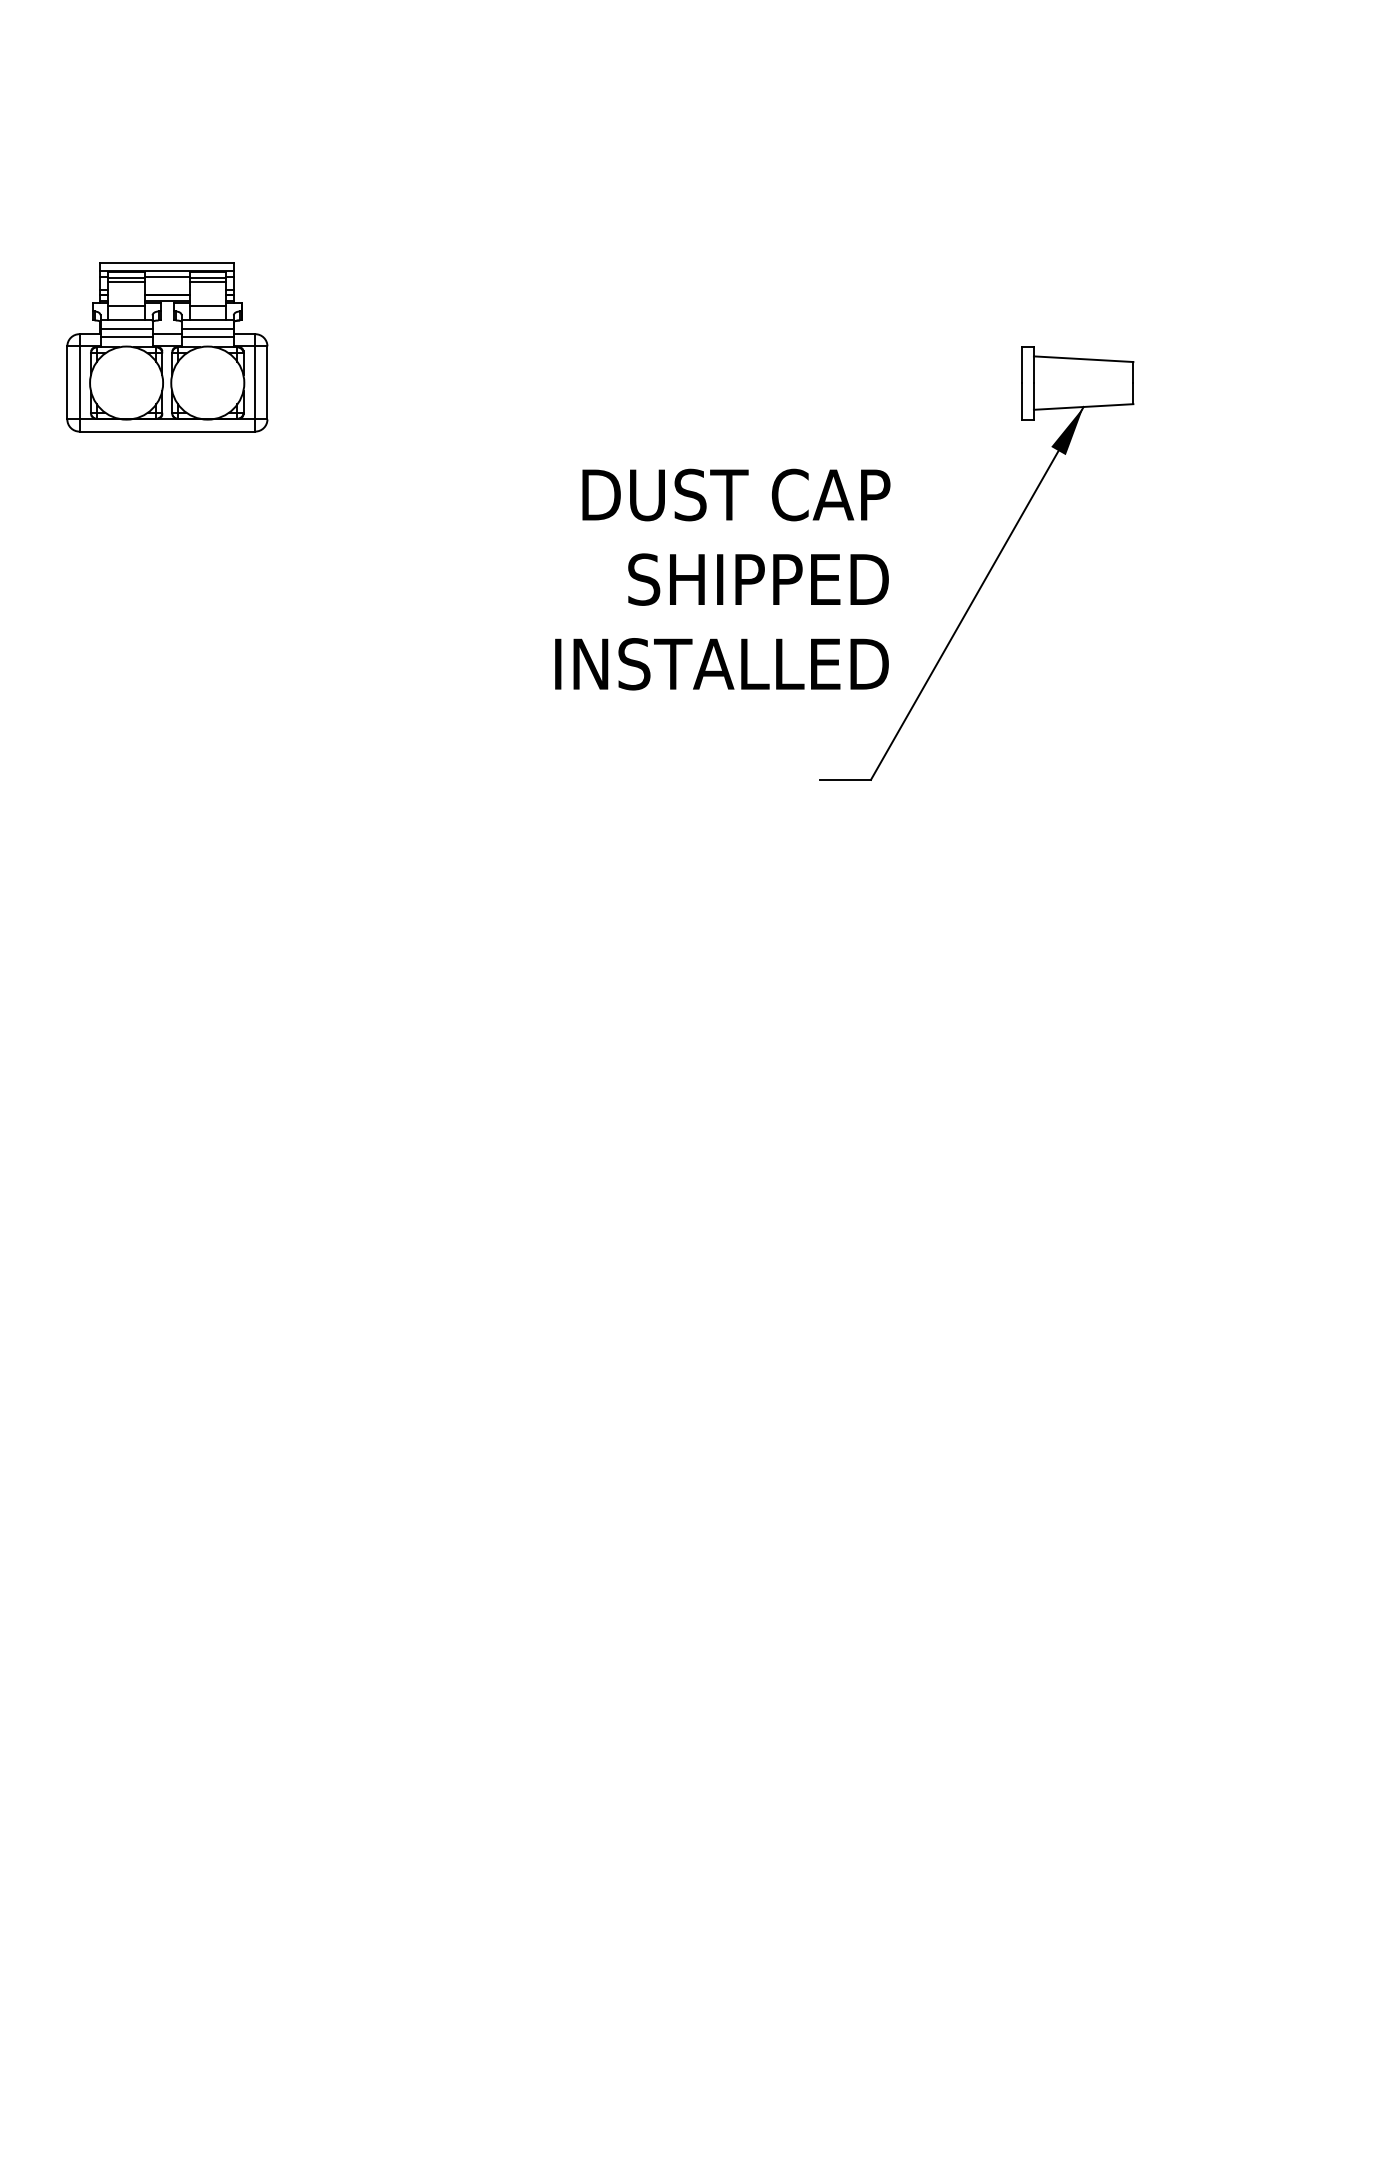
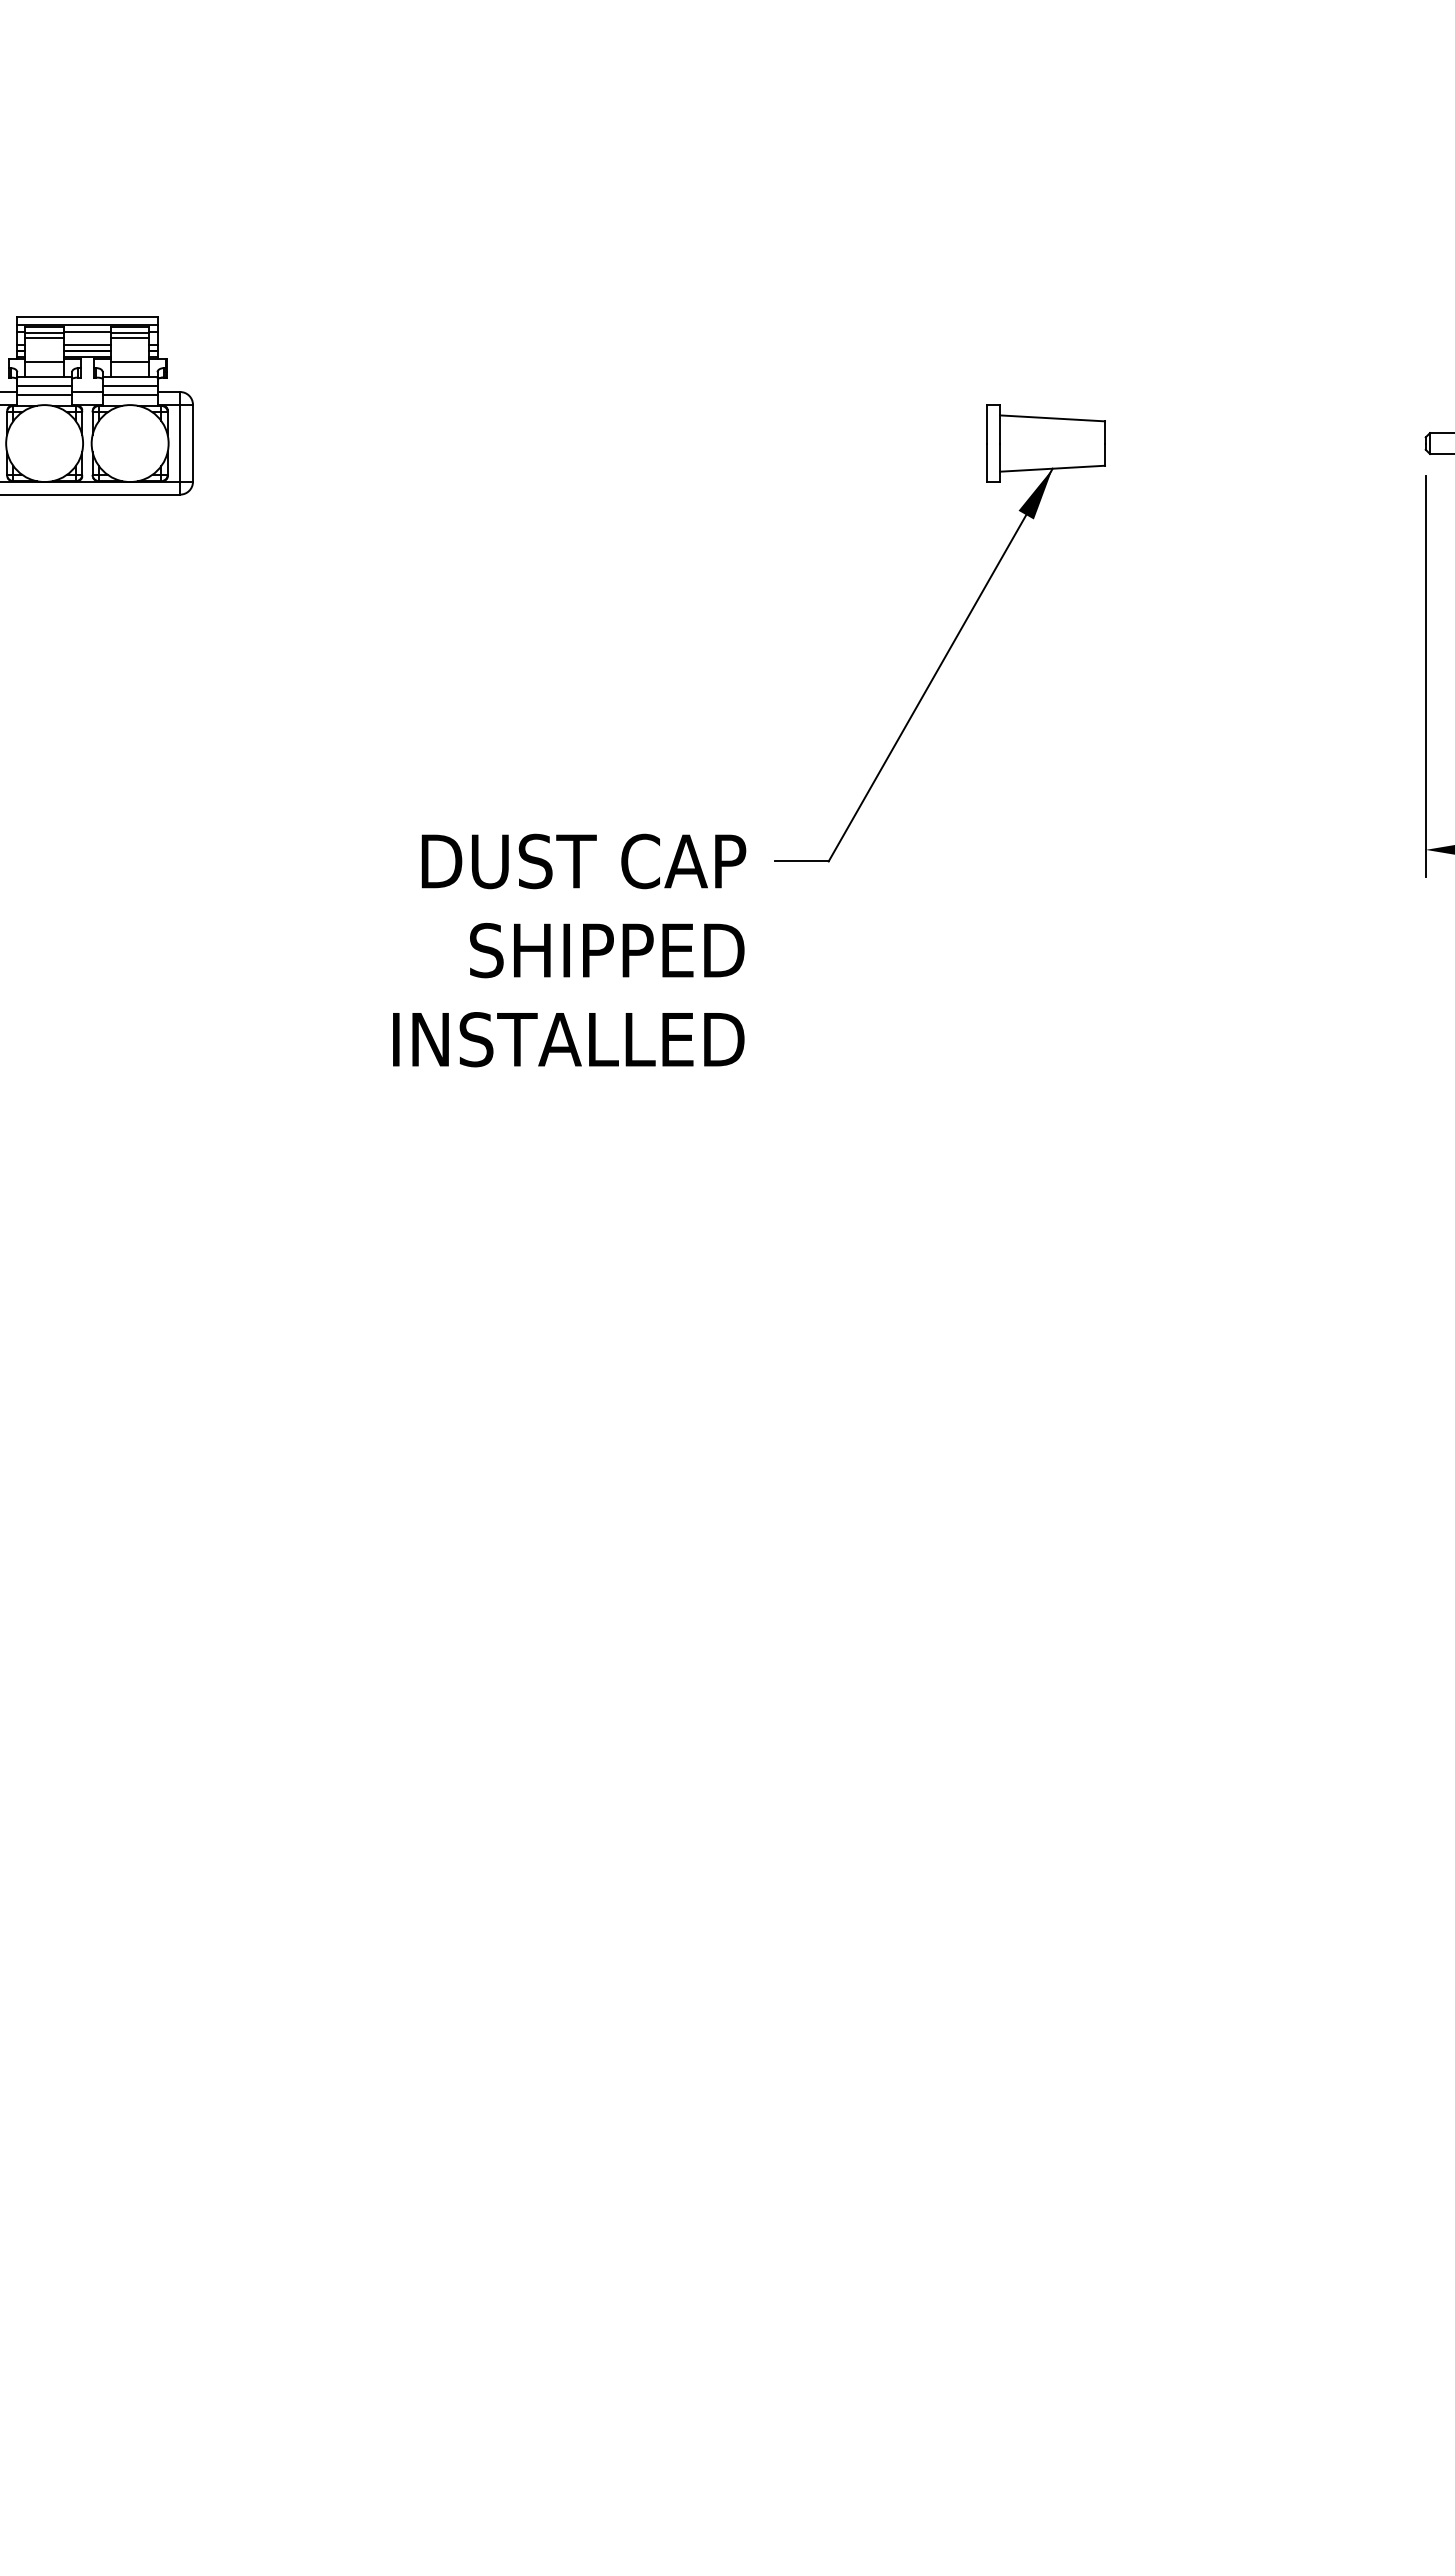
line: (166, 290) -> (86, 345), added
text: (722, 579) -> (569, 950), moved

